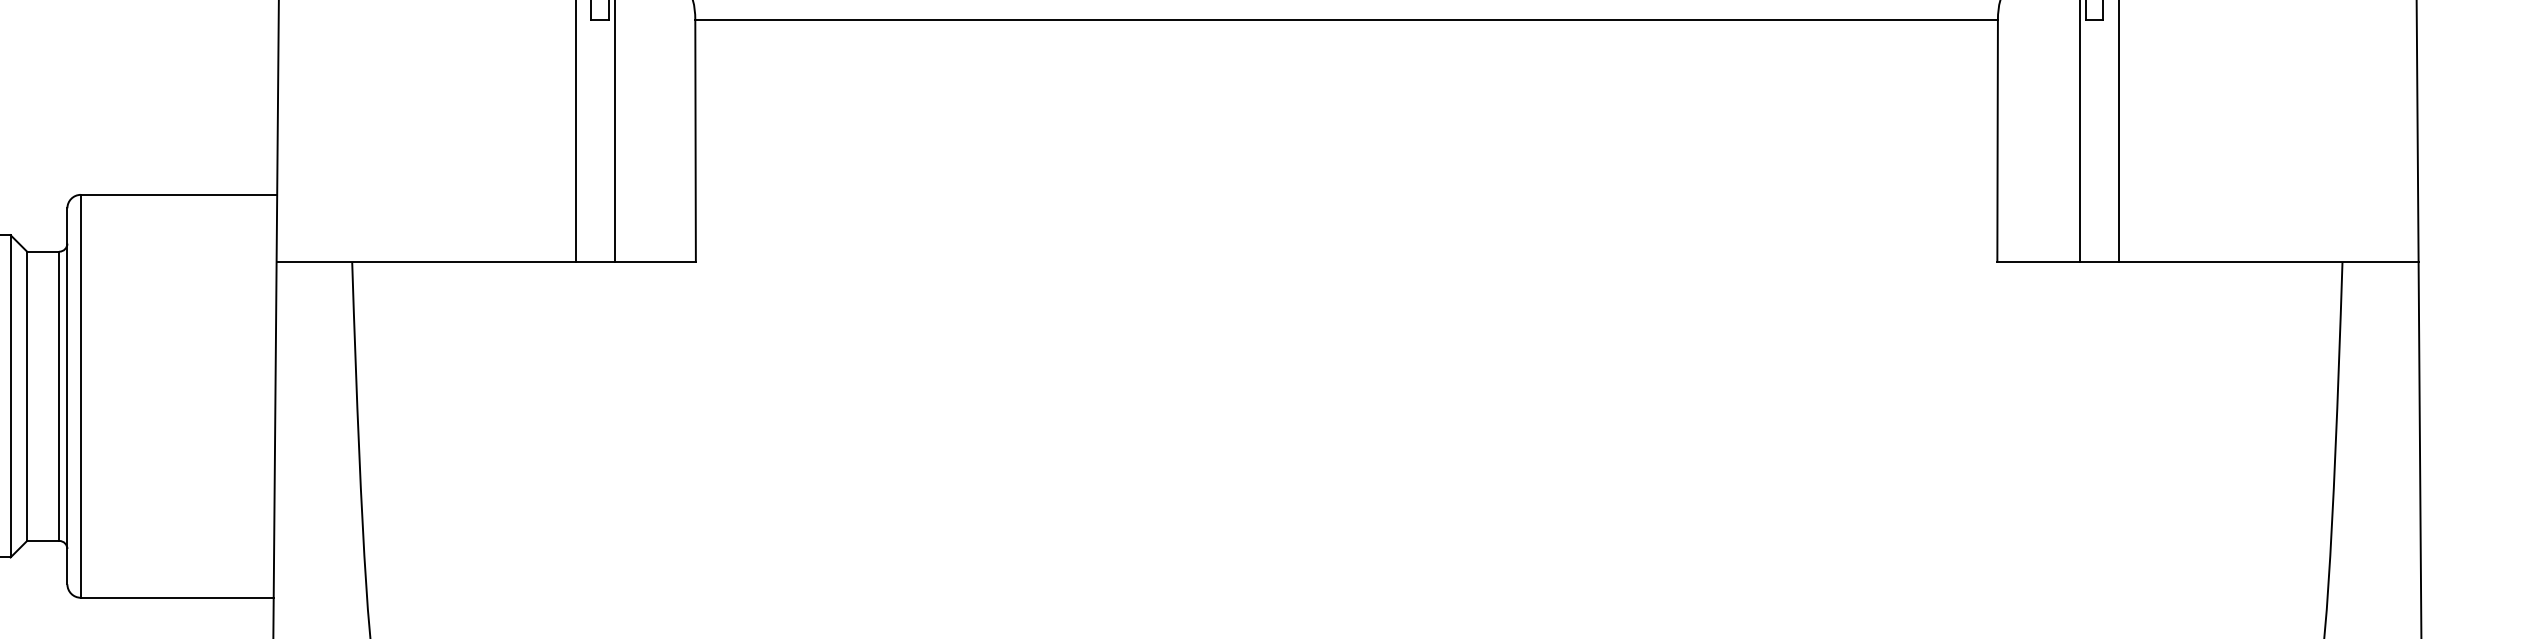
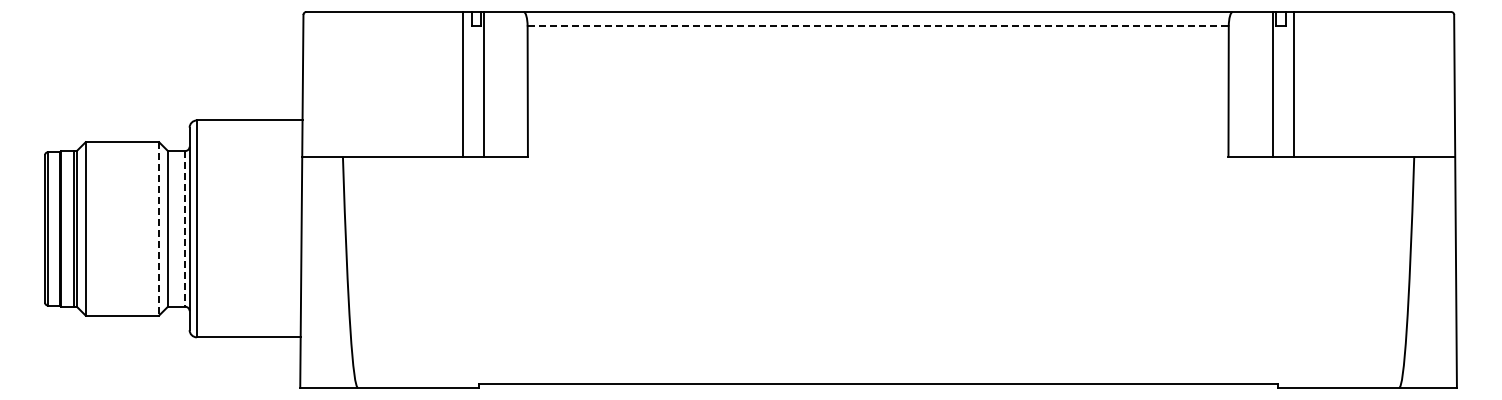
line: (1347, 20) -> (878, 26), solid -> dashed
line: (11, 395) -> (159, 228), solid -> dashed
line: (59, 395) -> (185, 228), solid -> dashed

